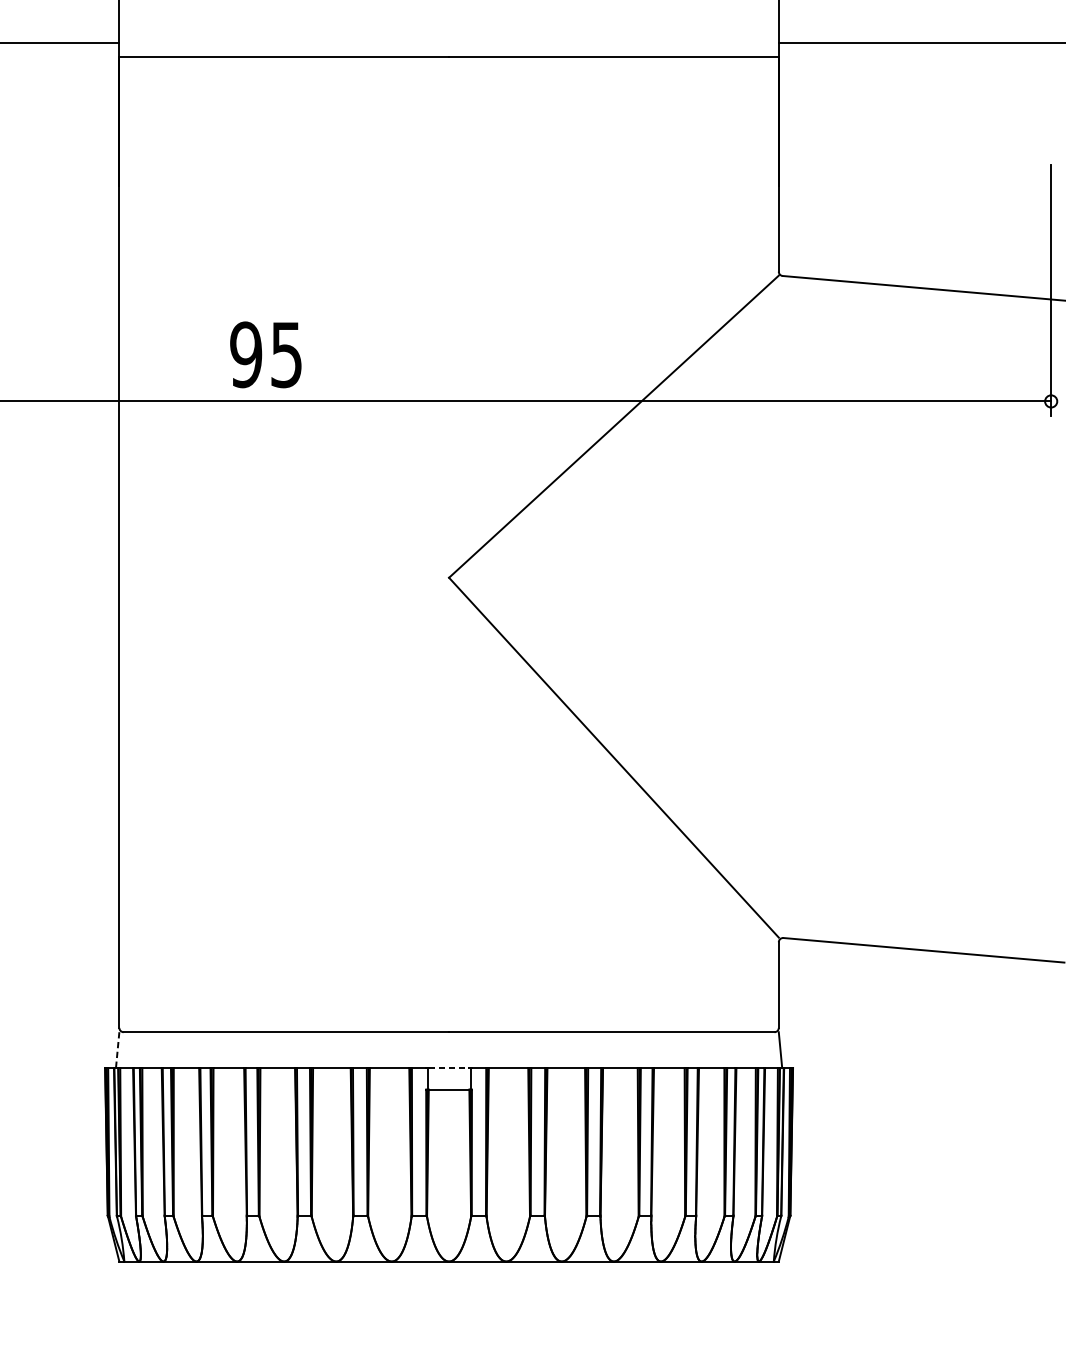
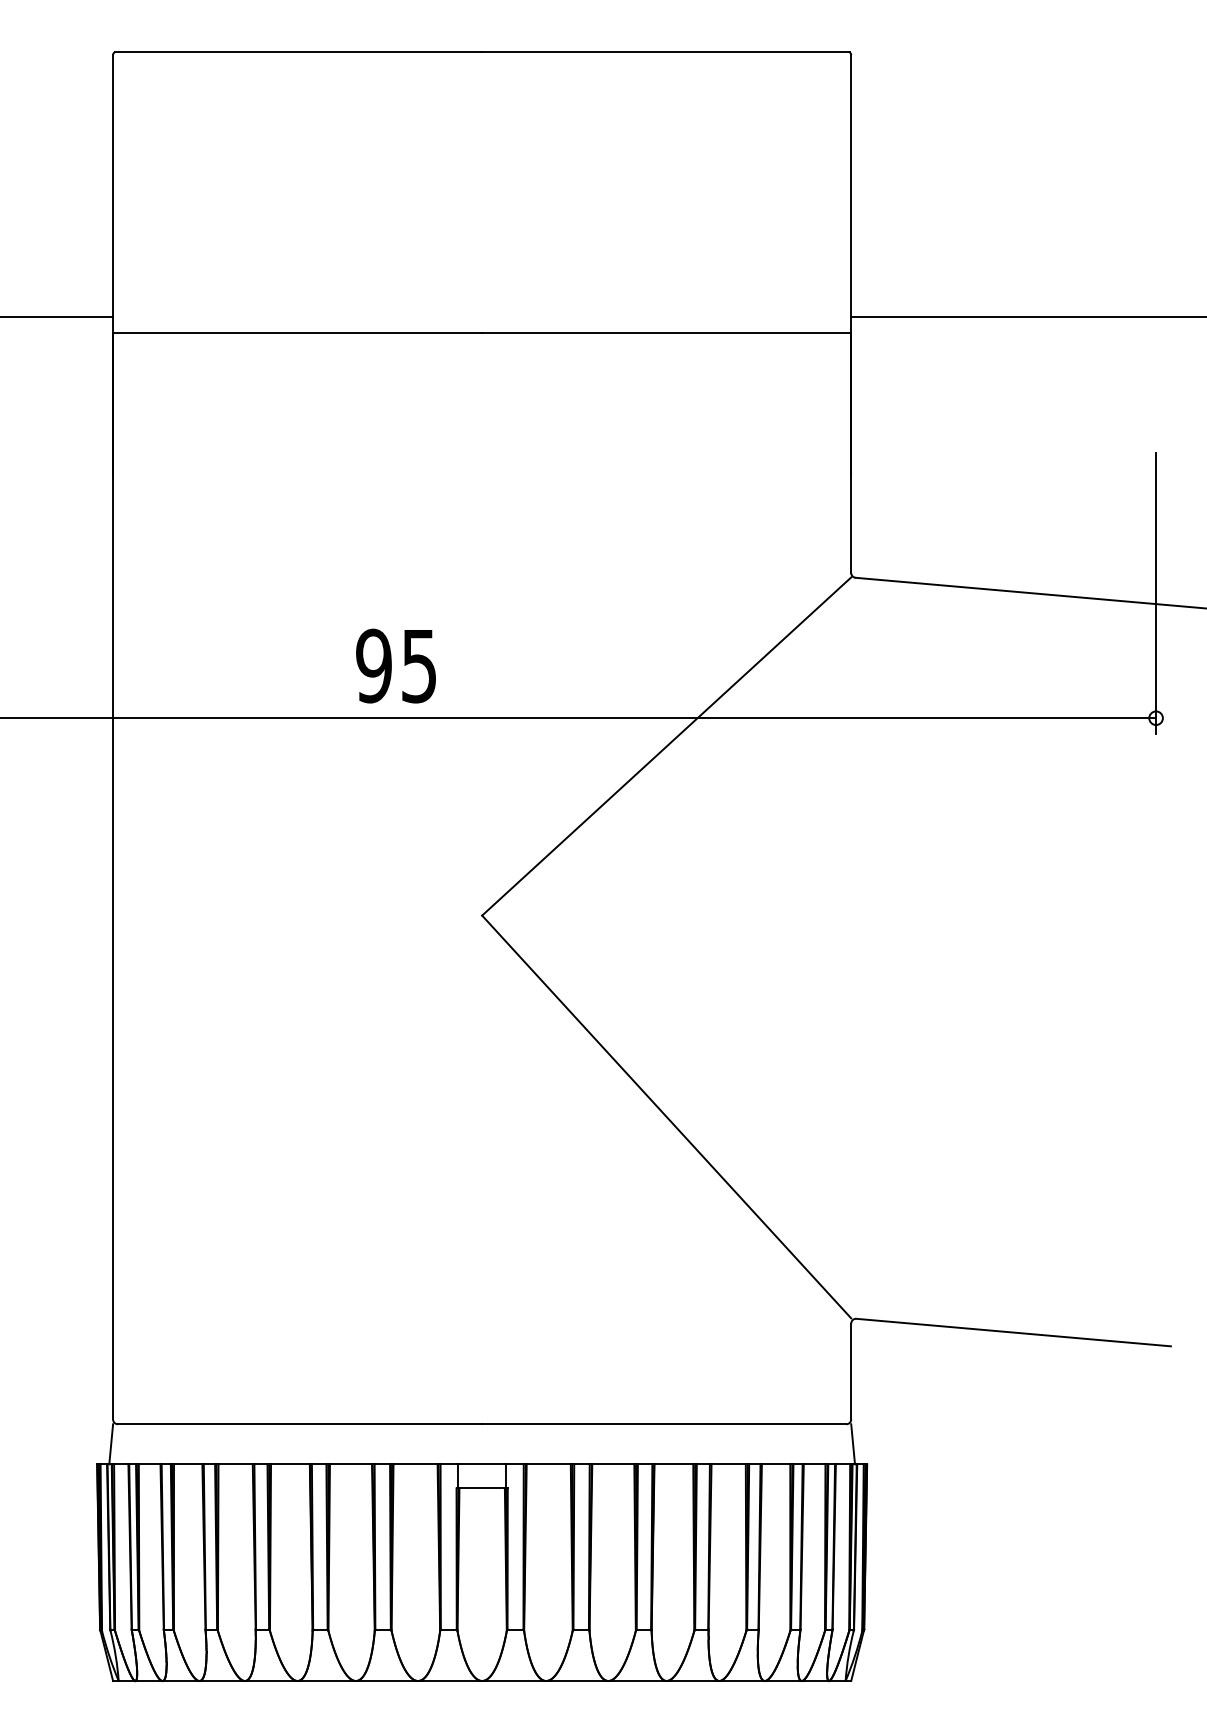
text: (265, 354) -> (395, 665), moved
line: (117, 1050) -> (111, 1444), dashed -> solid
line: (449, 1068) -> (482, 1464), dashed -> solid

